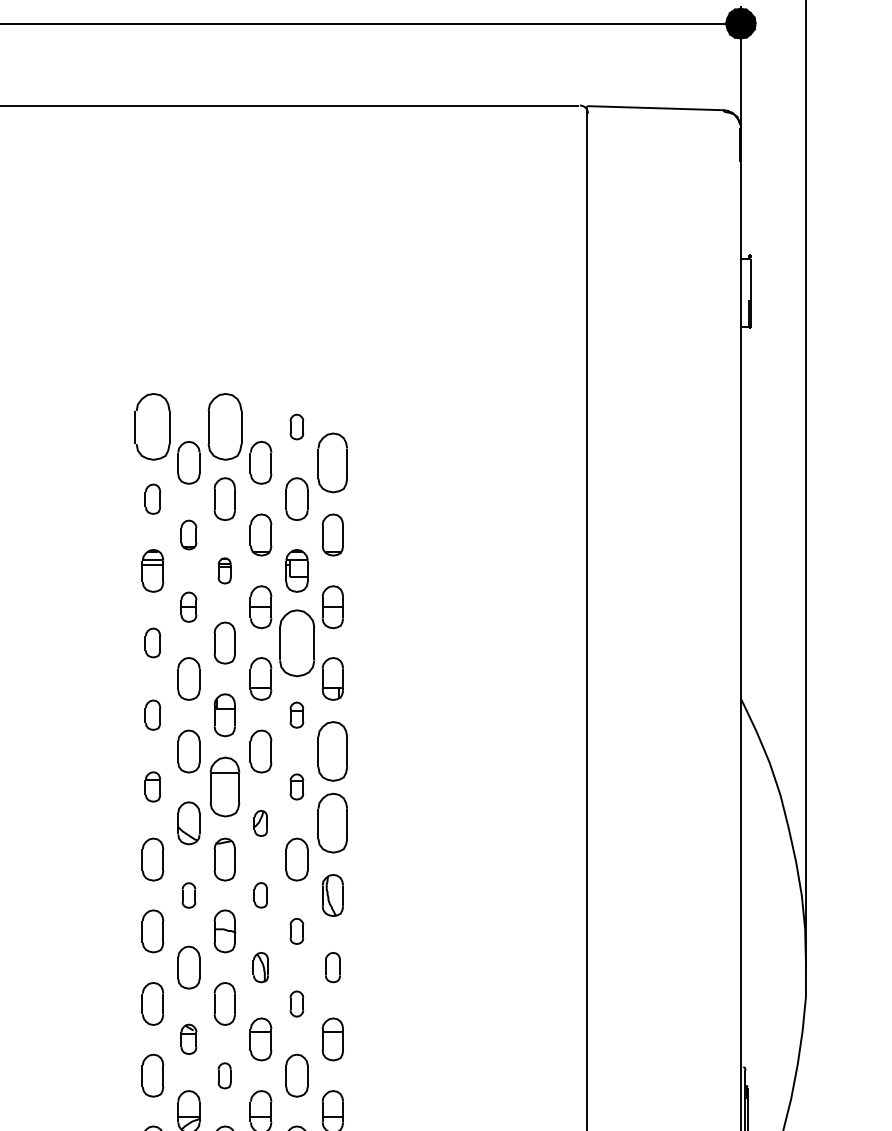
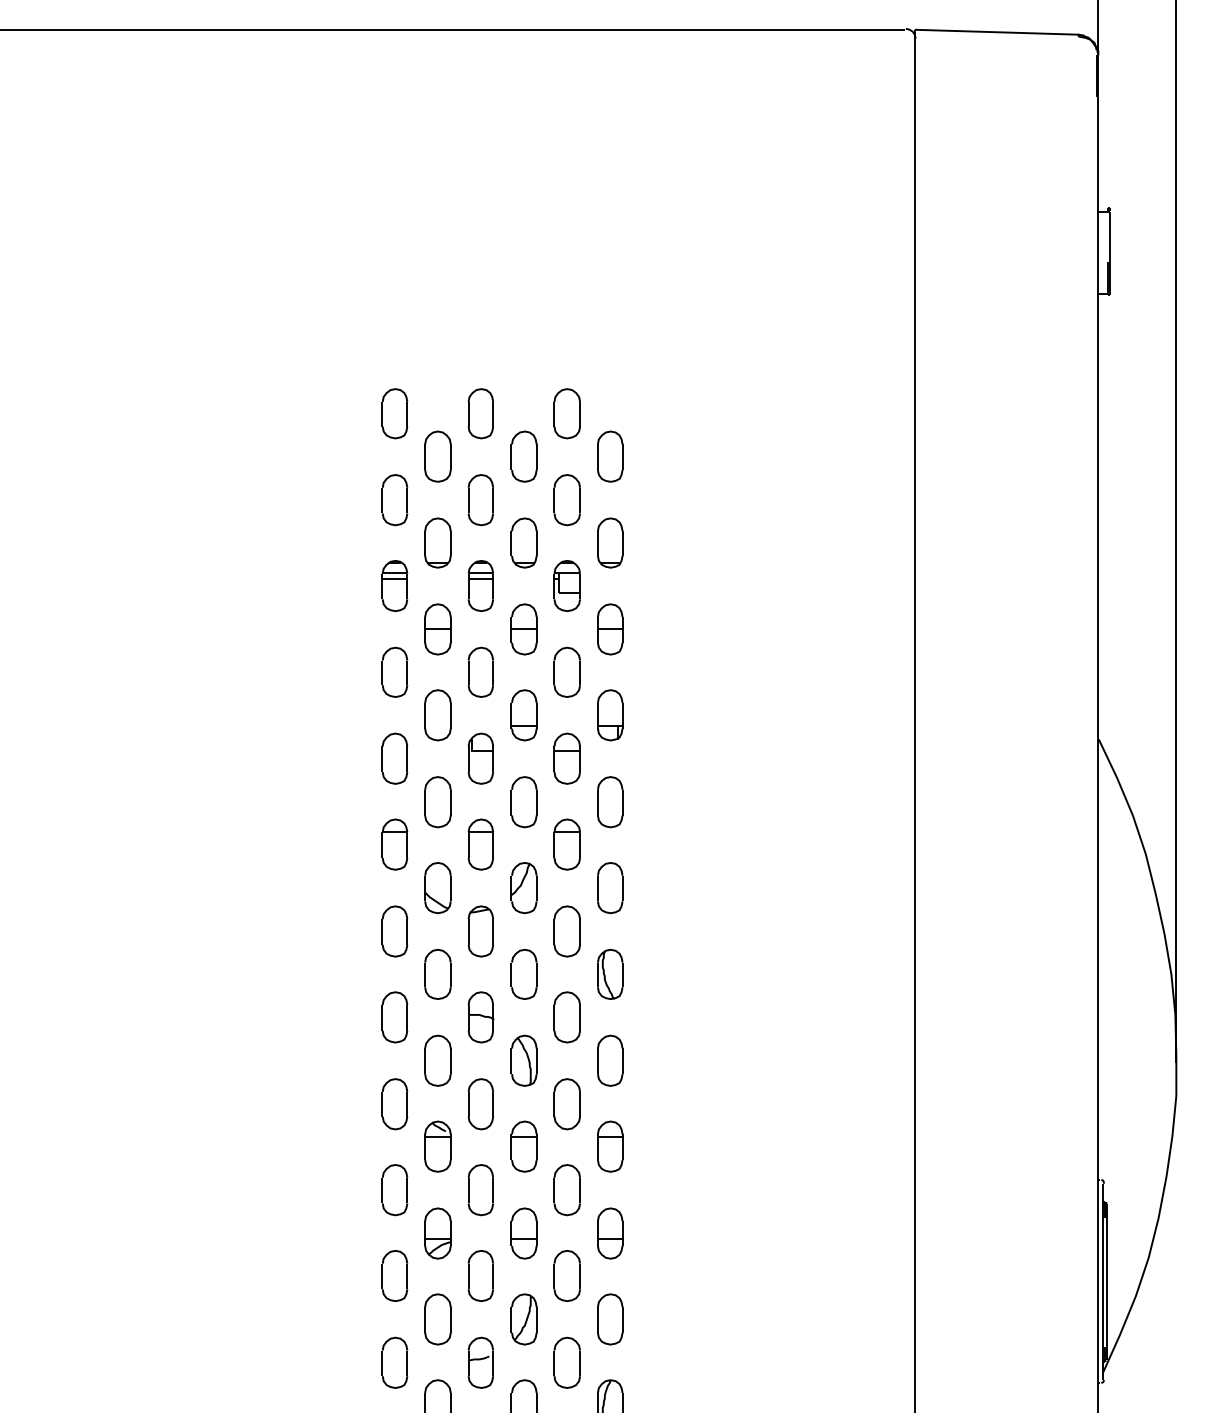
part: (152, 426) -> (394, 413), size x0.62
part: (224, 426) -> (480, 413), size x0.62
part: (296, 426) -> (566, 413), size x1.67
part: (333, 462) -> (610, 456), size x0.71
part: (152, 499) -> (394, 500), size x1.43
part: (188, 534) -> (437, 542), size x1.43
part: (224, 570) -> (480, 585), size x1.67
part: (188, 607) -> (437, 629), size x1.43
part: (152, 642) -> (394, 671), size x1.43
part: (296, 642) -> (566, 671), size x0.62
part: (152, 715) -> (394, 758), size x1.43
part: (296, 715) -> (566, 758), size x1.67
part: (333, 751) -> (610, 802), size x0.71
part: (152, 786) -> (394, 844), size x1.43
part: (224, 786) -> (480, 844), size x0.71
part: (296, 786) -> (566, 844), size x1.67
part: (260, 823) -> (523, 888), size x1.67
part: (333, 823) -> (610, 888), size x0.71
part: (260, 894) -> (523, 973), size x1.67
part: (188, 895) -> (437, 974), size x1.67
part: (296, 931) -> (566, 1017), size x1.67
part: (260, 967) -> (523, 1060), size x1.43
part: (333, 967) -> (610, 1060), size x1.43
part: (296, 1004) -> (566, 1104), size x1.67
part: (188, 1039) -> (437, 1146), size x1.43
part: (224, 1076) -> (480, 1190), size x1.67

